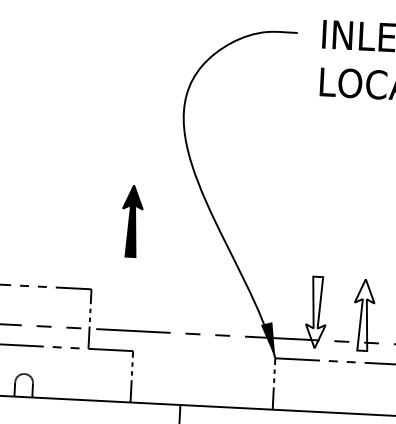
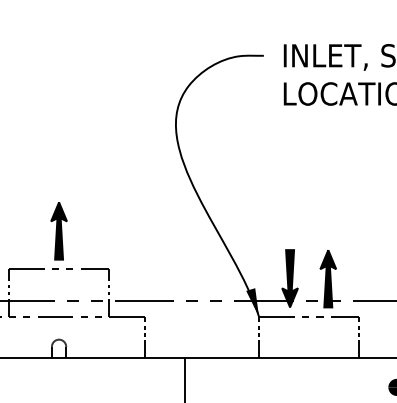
part: (131, 221) -> (58, 231), moved
fill: (316, 312) -> (290, 278), added
fill: (364, 314) -> (328, 278), added

